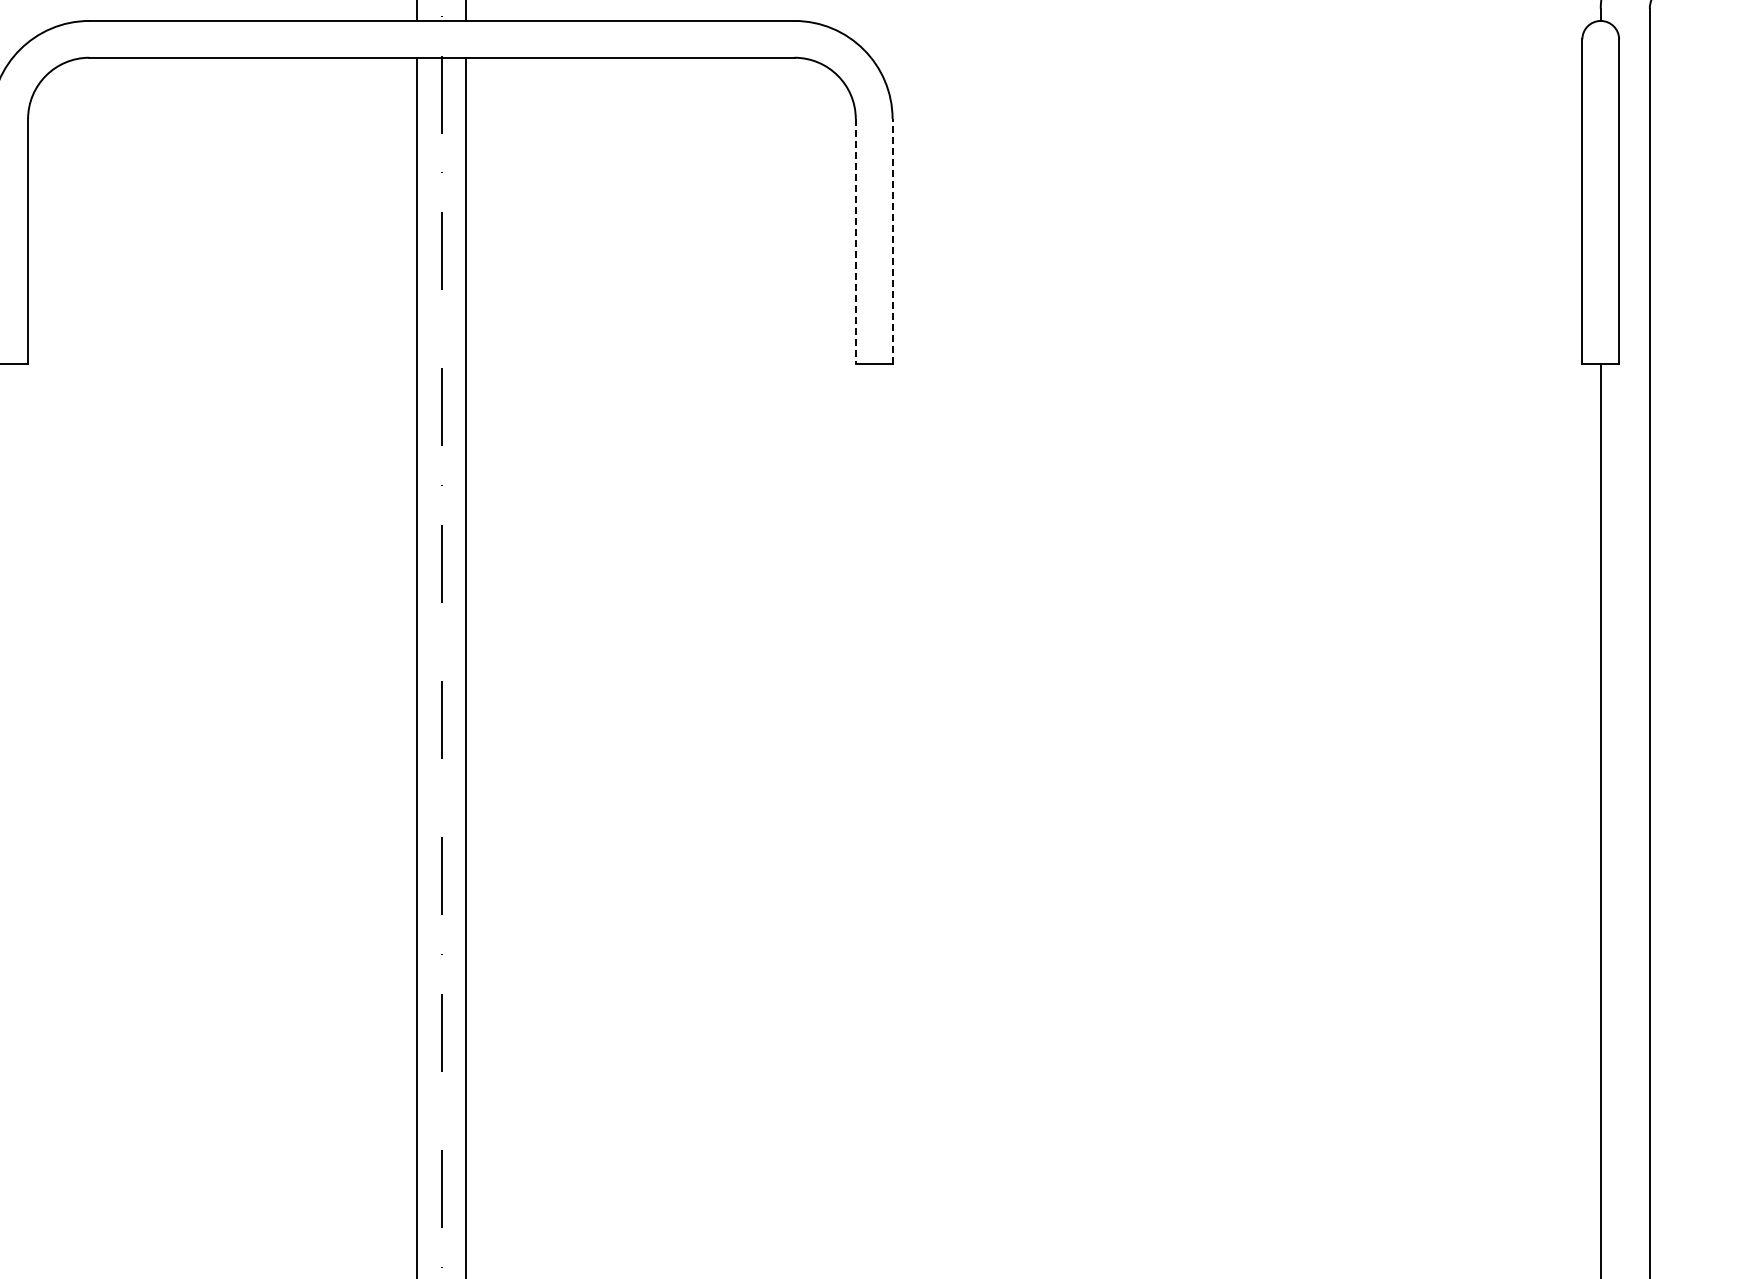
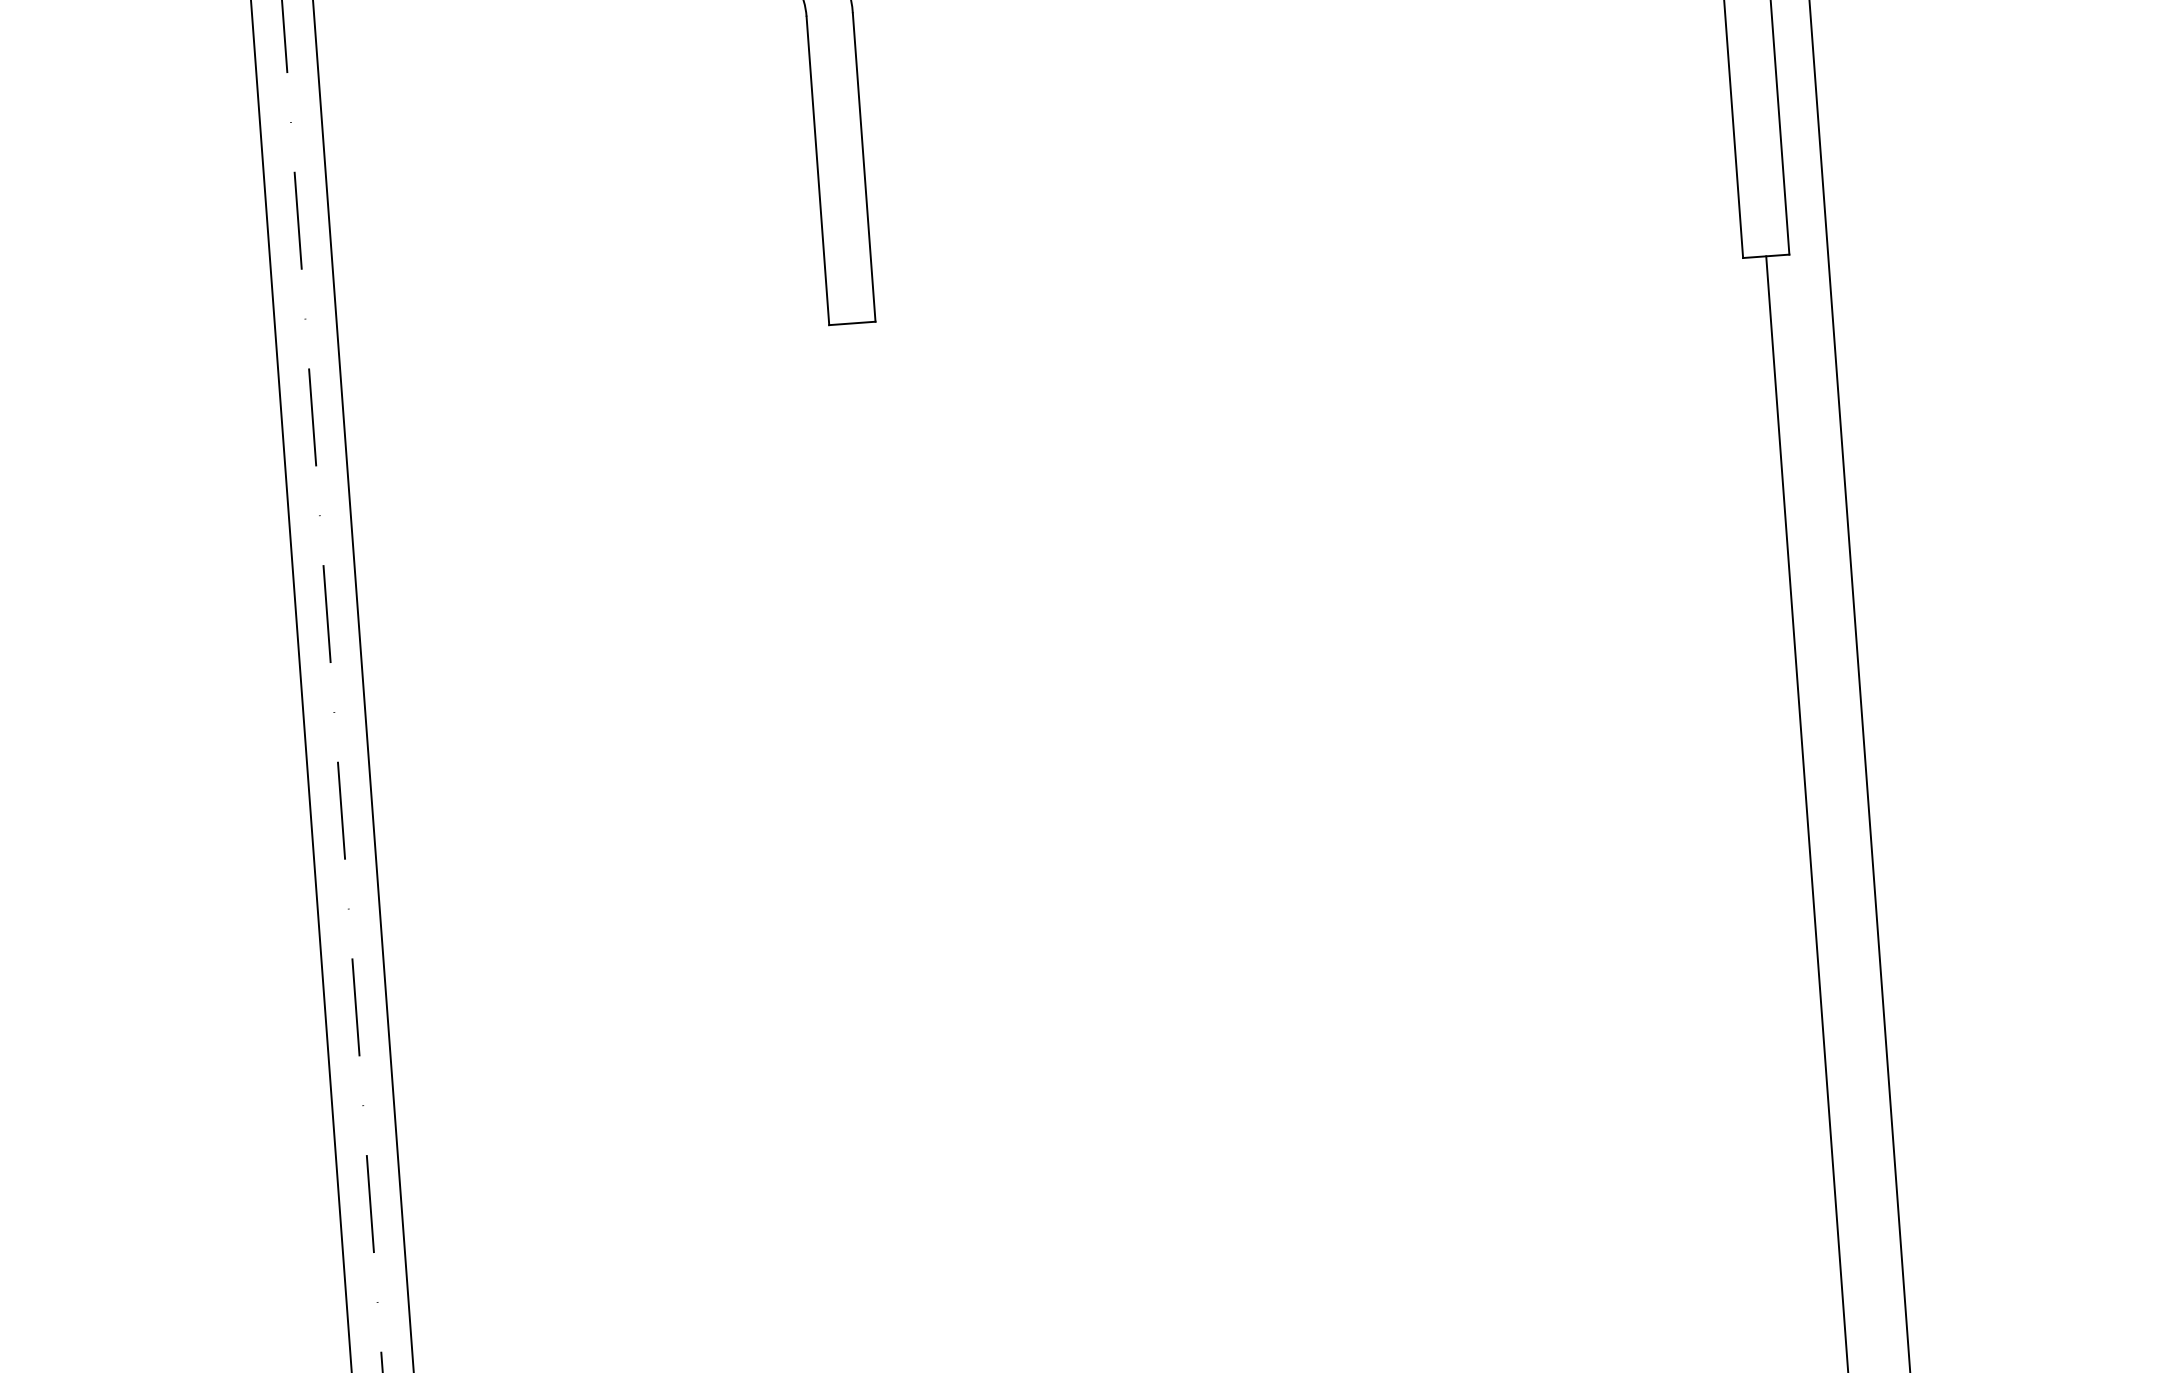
line: (855, 241) -> (817, 170), dashed -> solid
line: (892, 241) -> (864, 167), dashed -> solid

